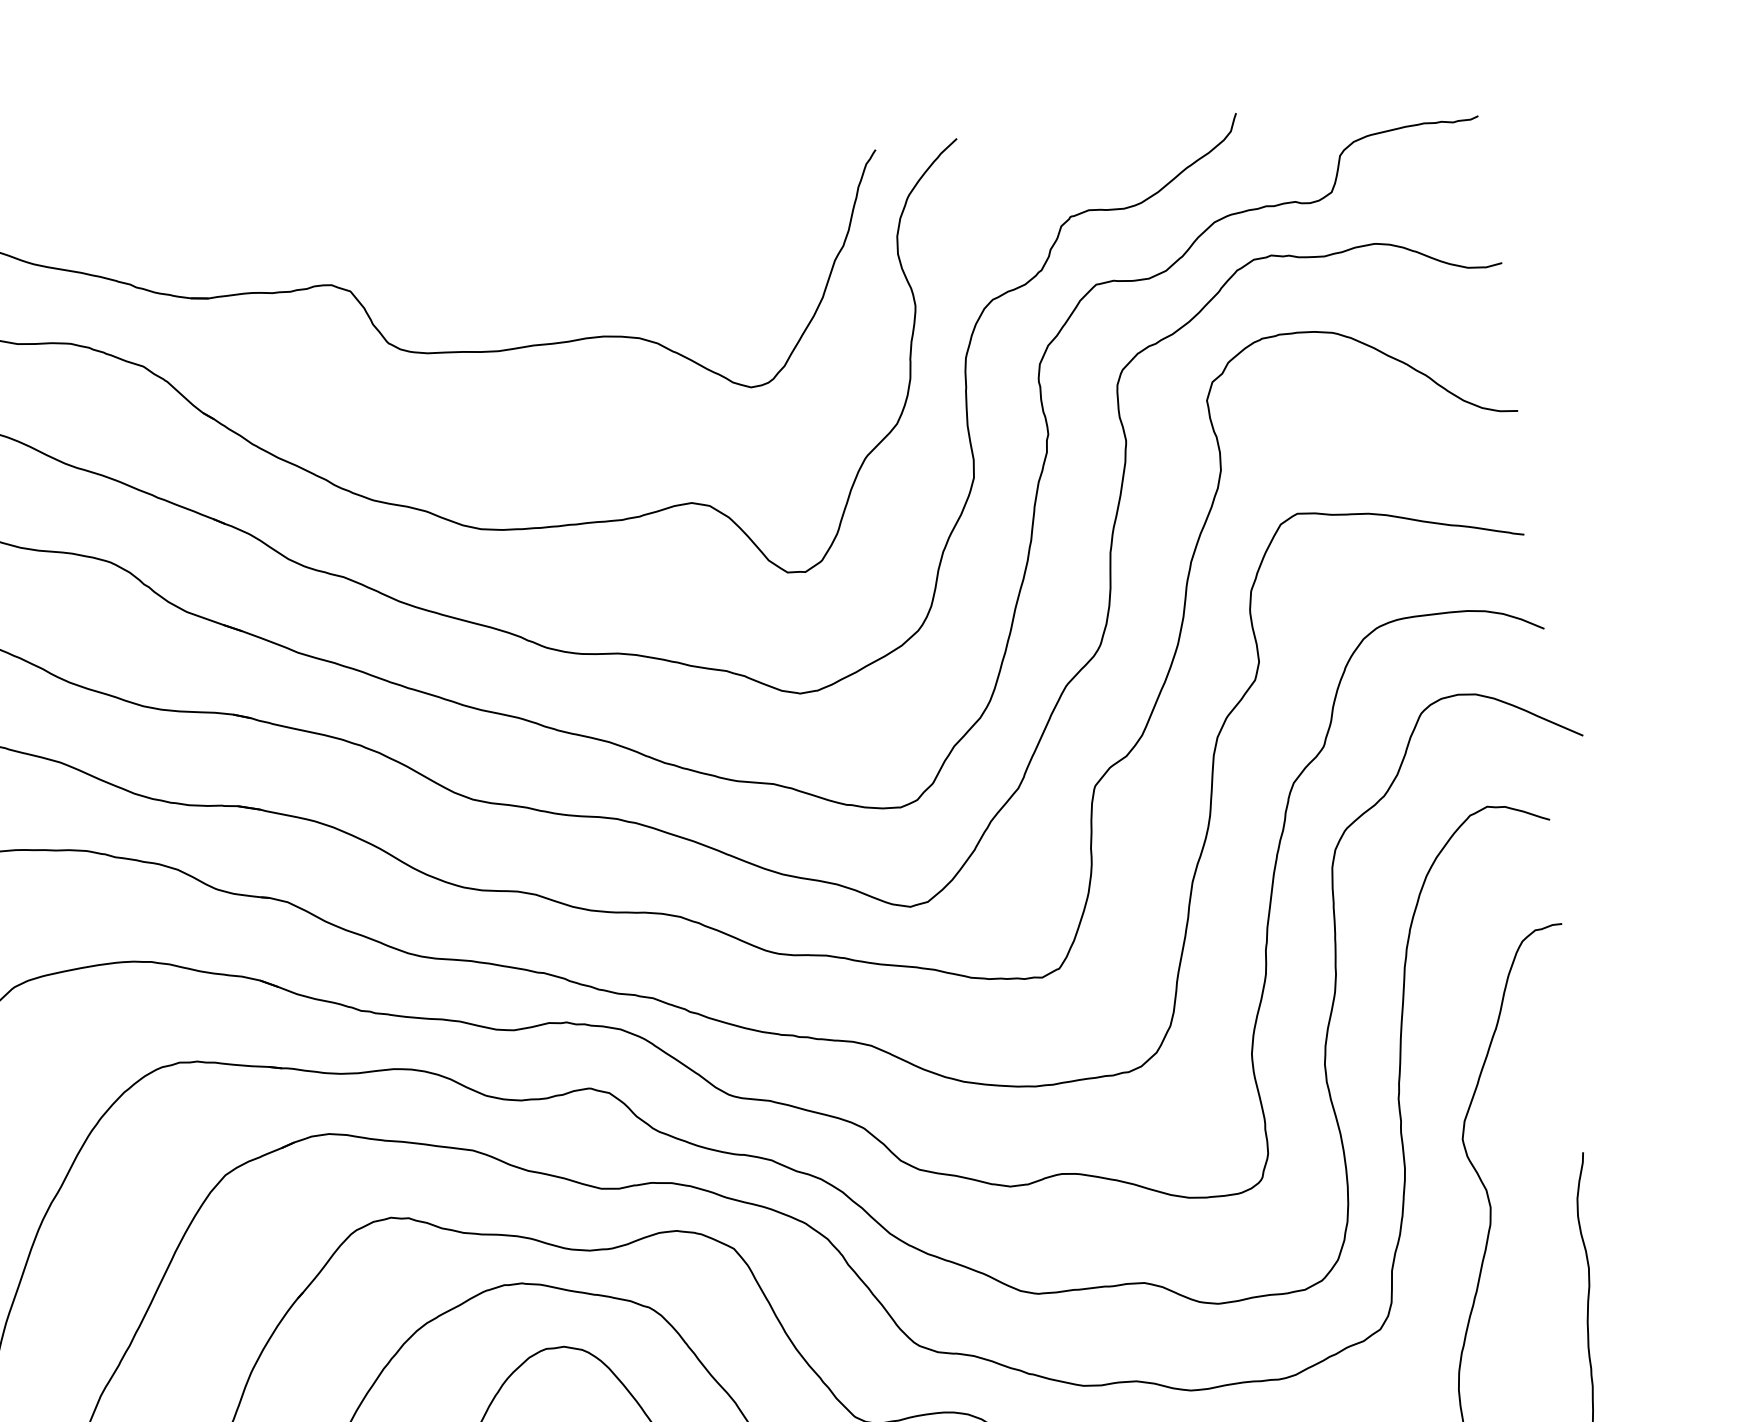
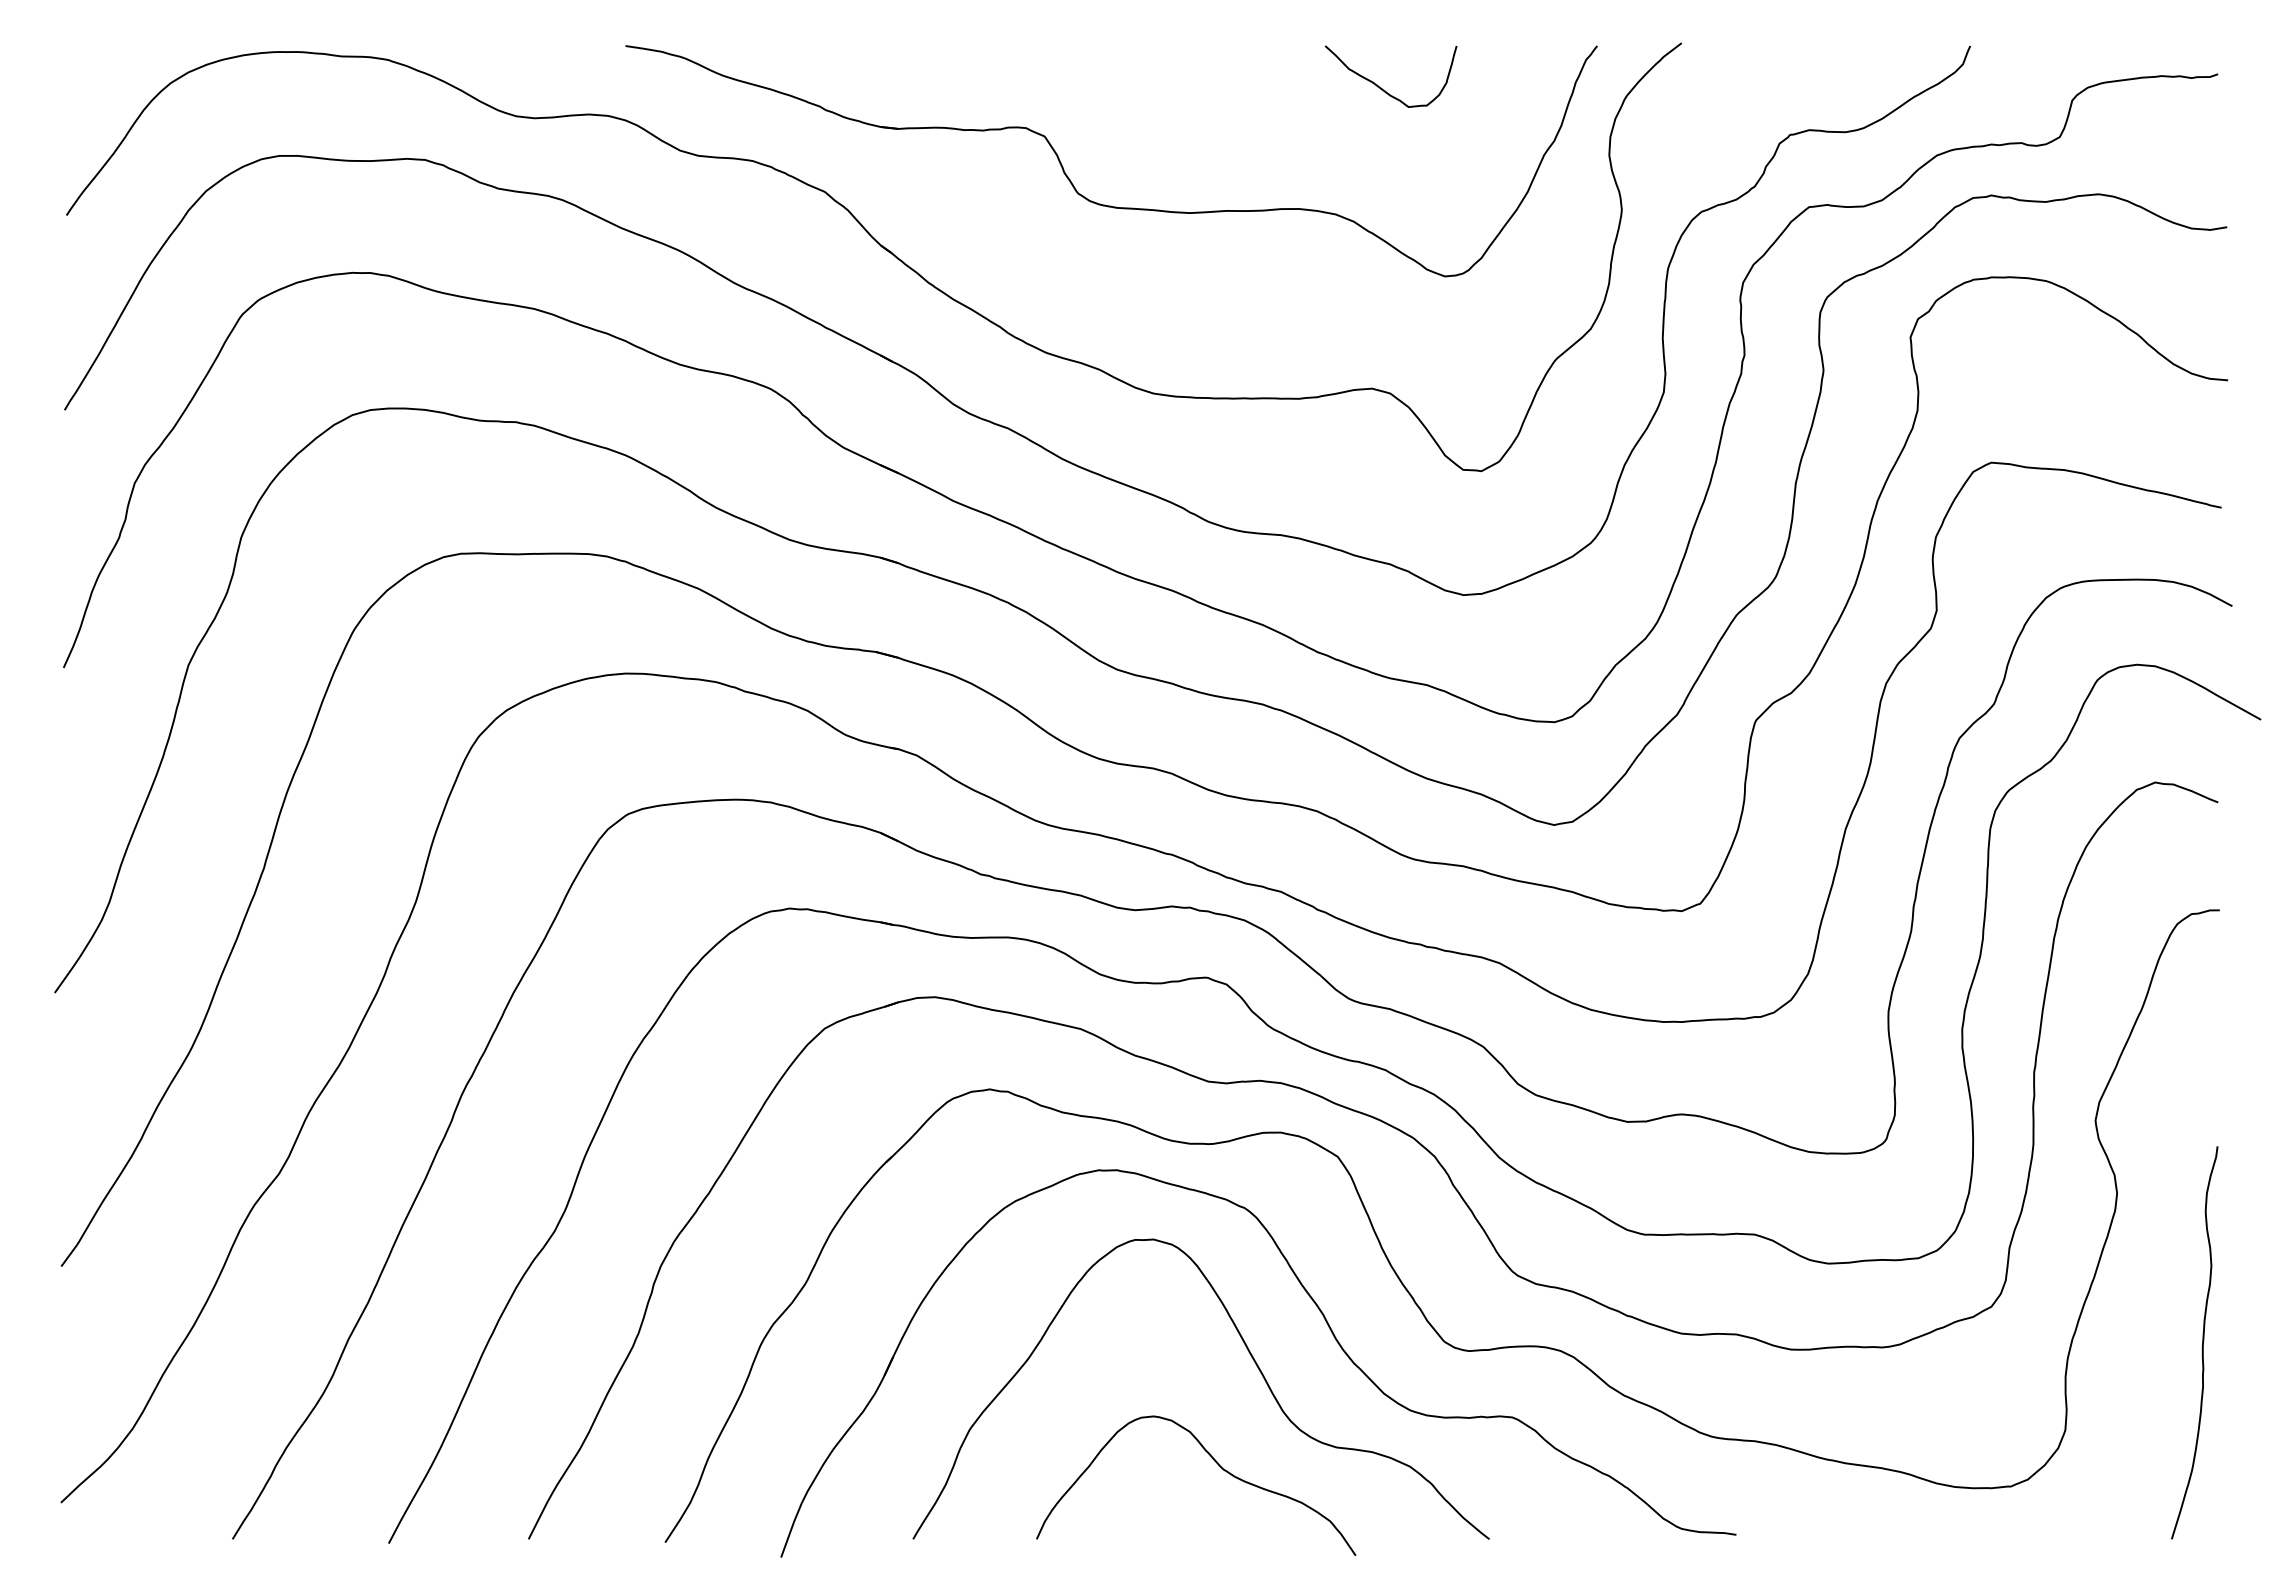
curve: (671, 211) -> (1381, 87), added

